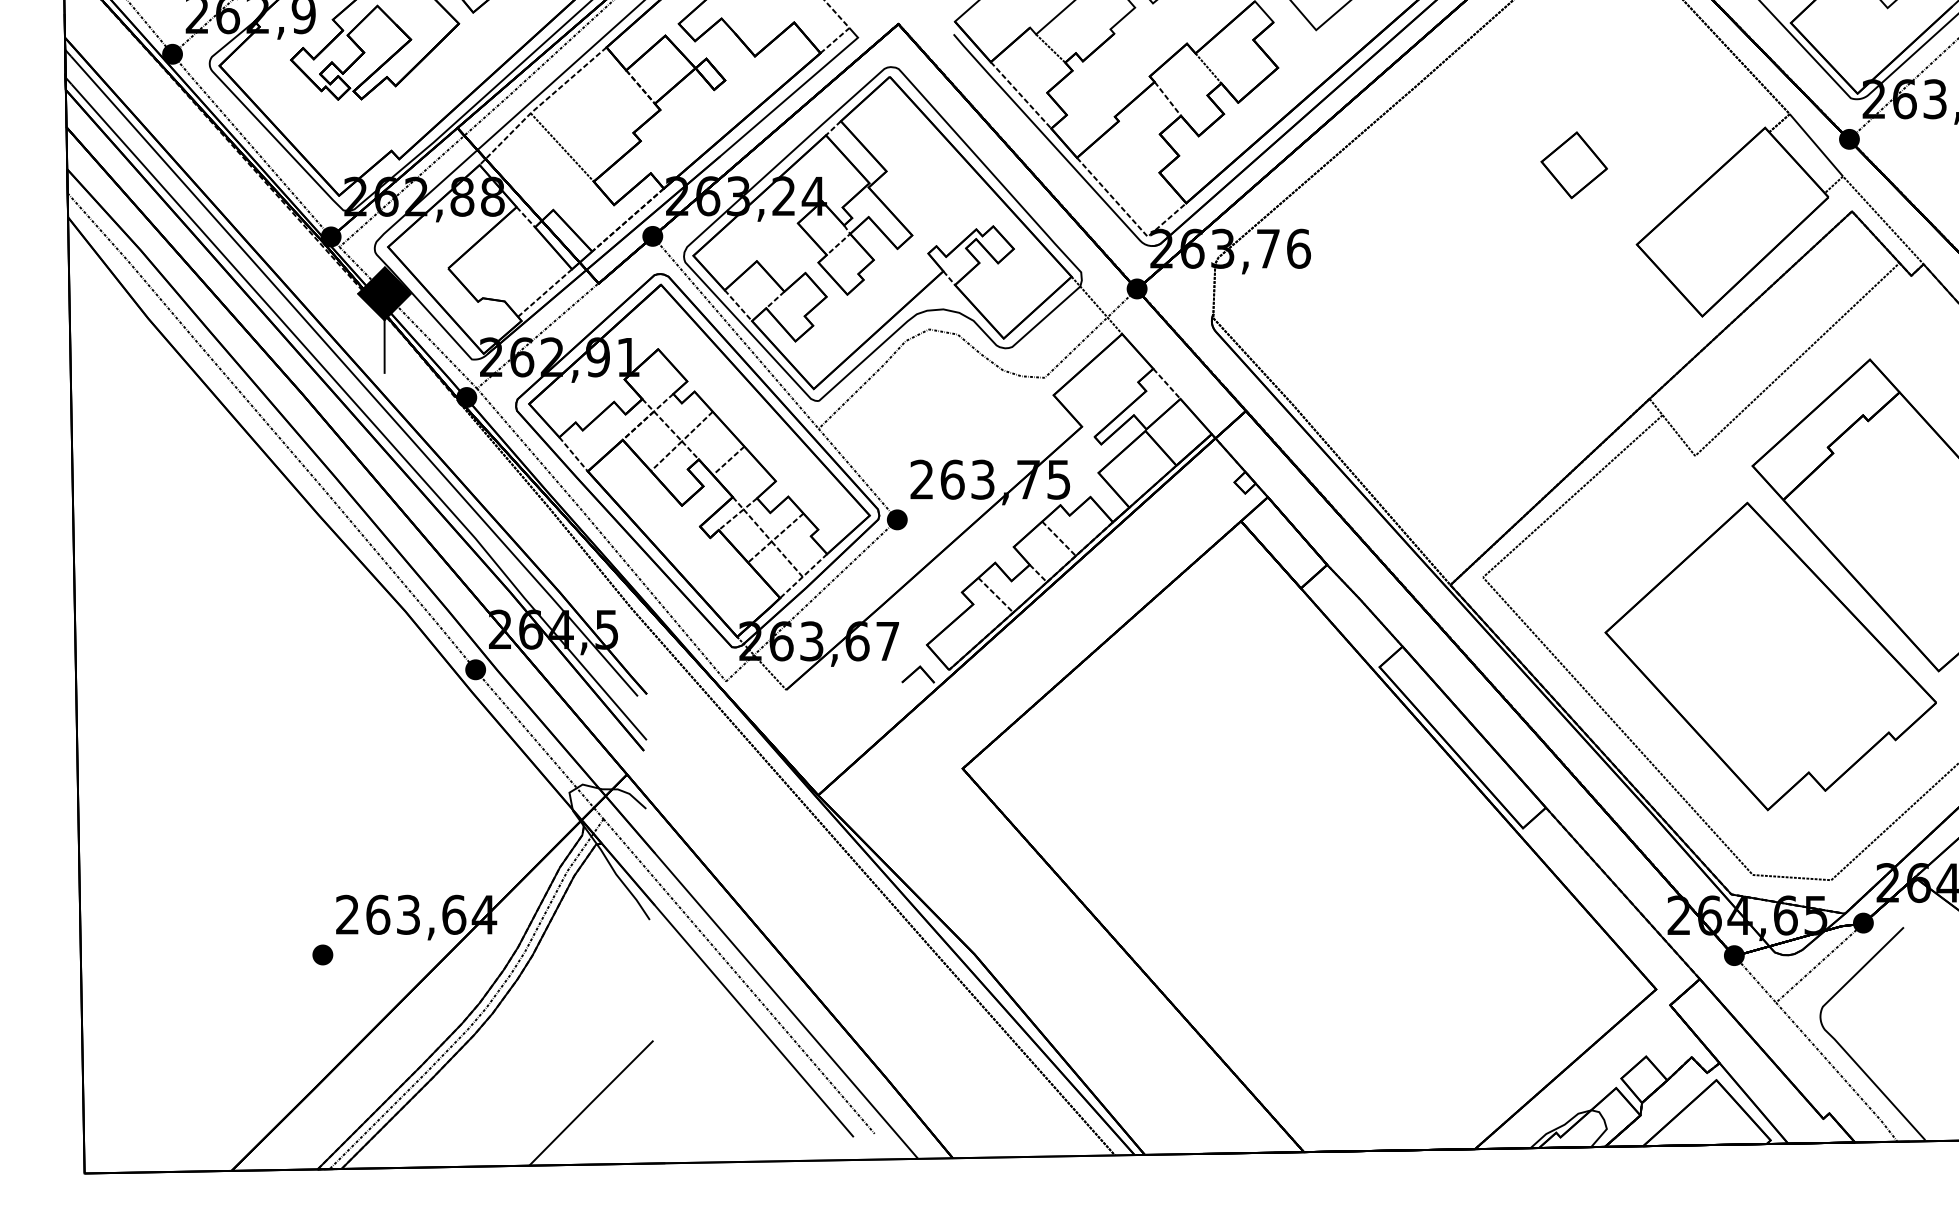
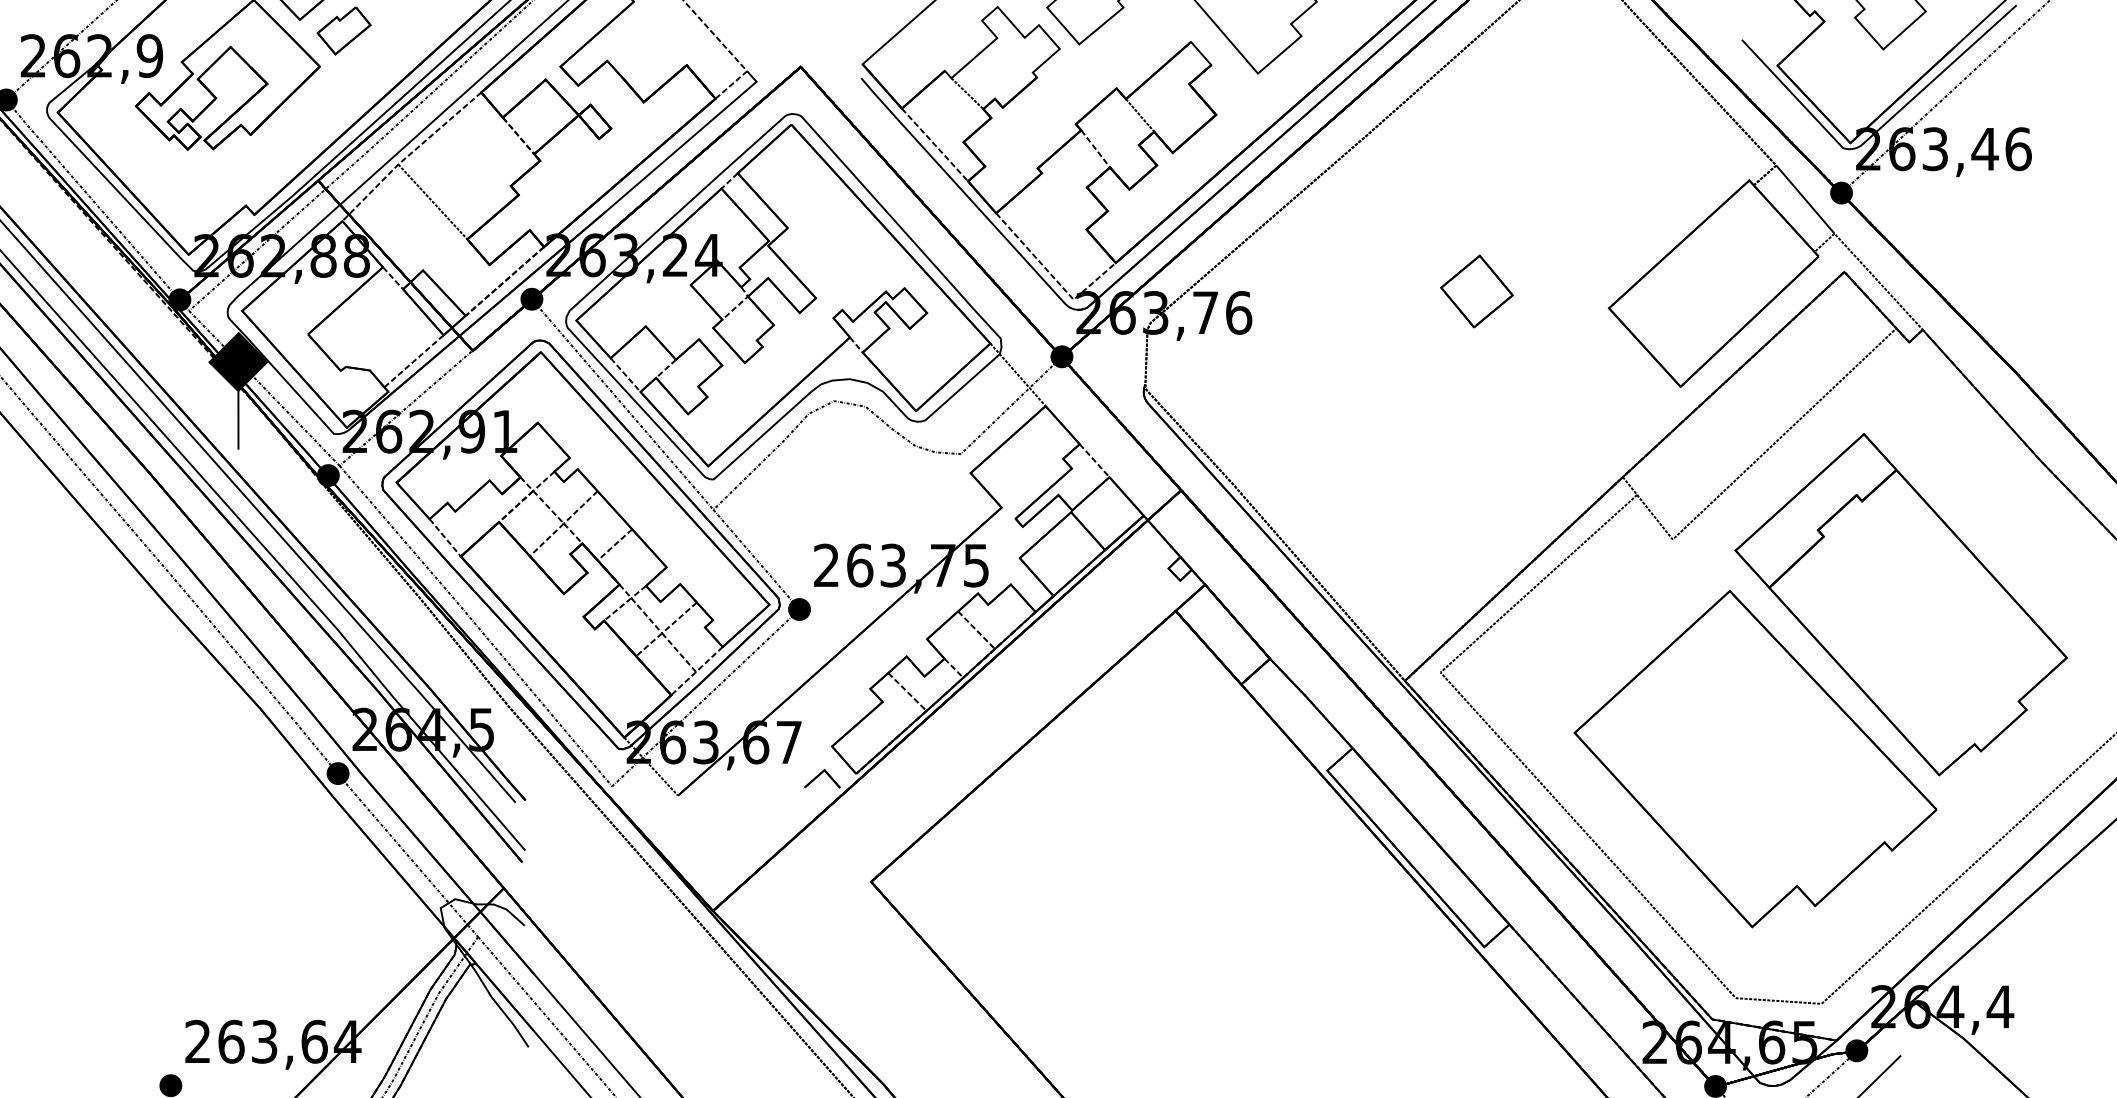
part: (1573, 165) -> (1476, 291), moved

